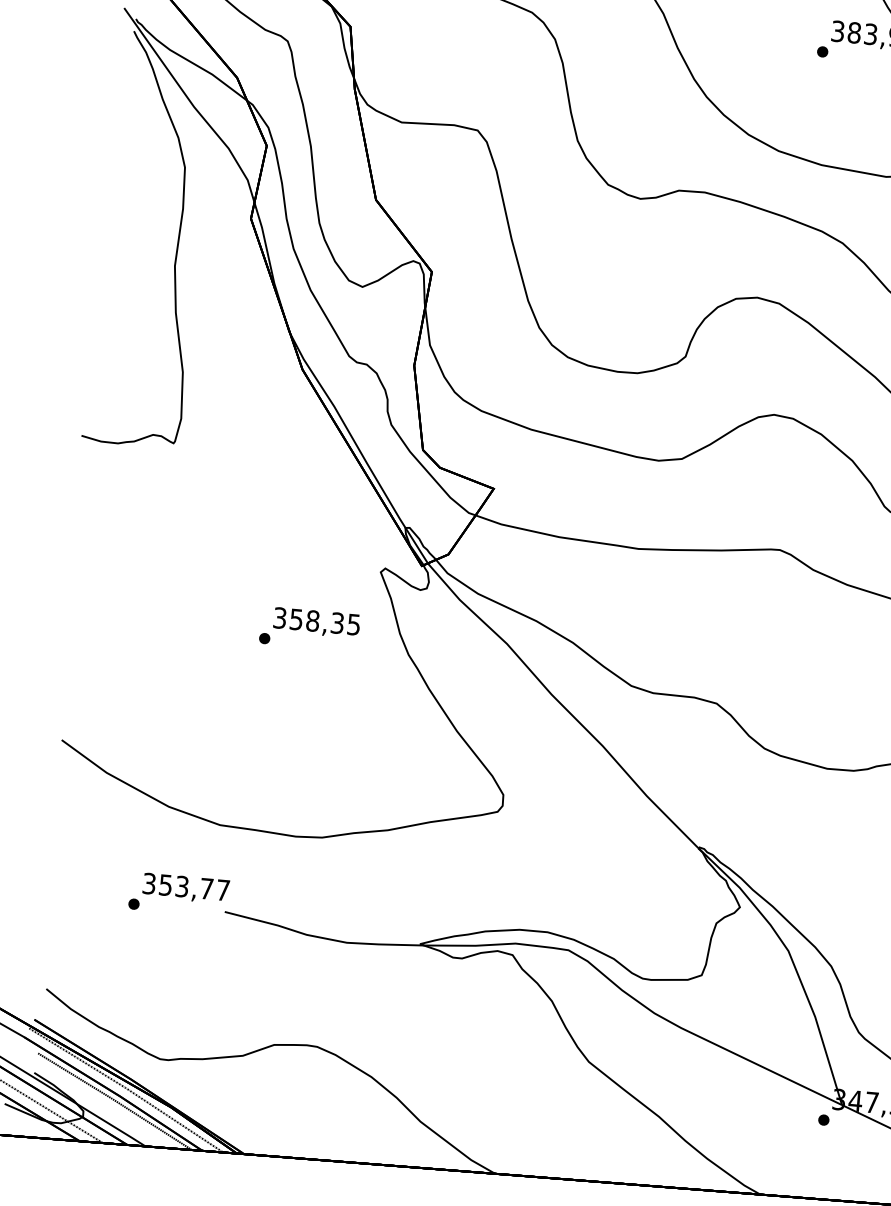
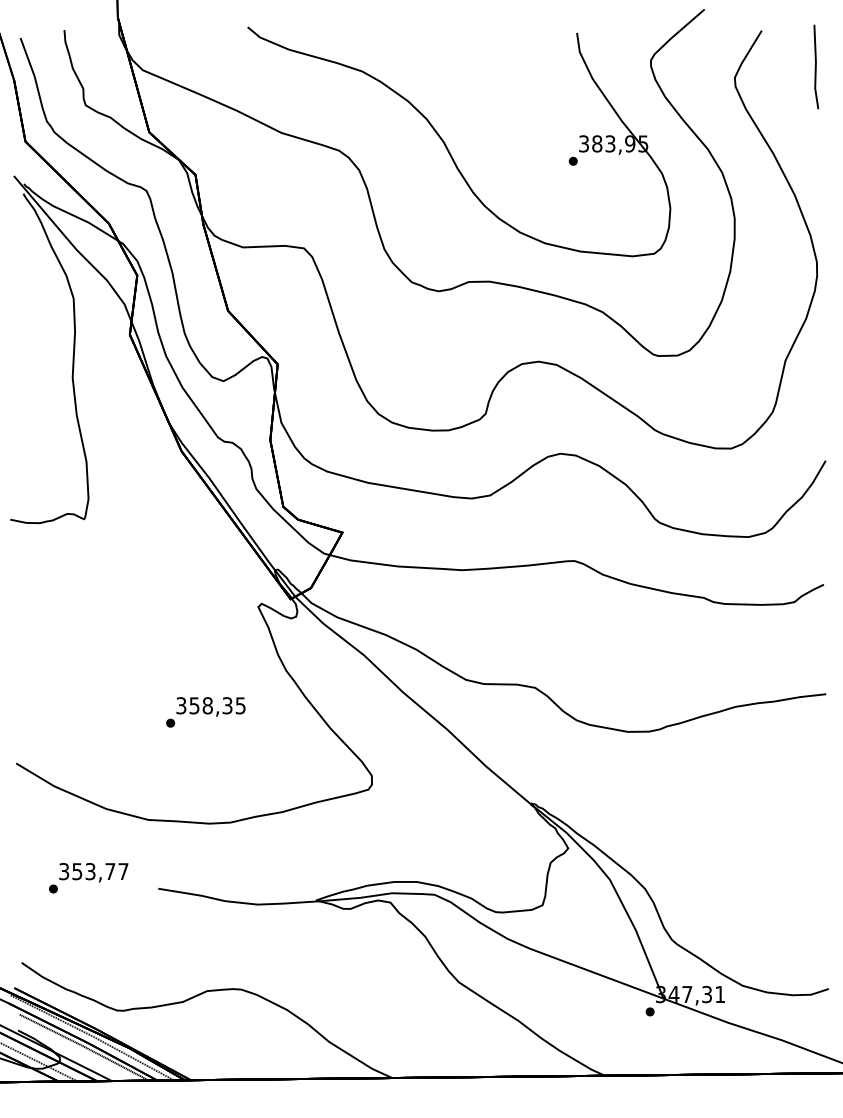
text: (309, 629) -> (205, 712), moved
text: (178, 895) -> (88, 878), moved

